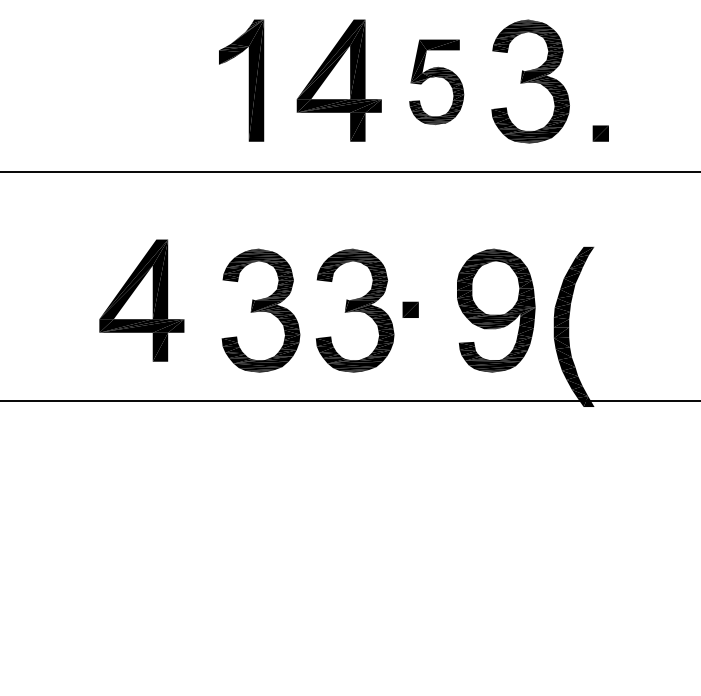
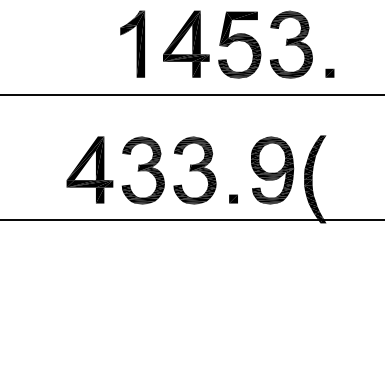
part: (436, 81) -> (239, 44), size x1.43
part: (141, 299) -> (89, 169), moved
part: (410, 308) -> (233, 198), moved

